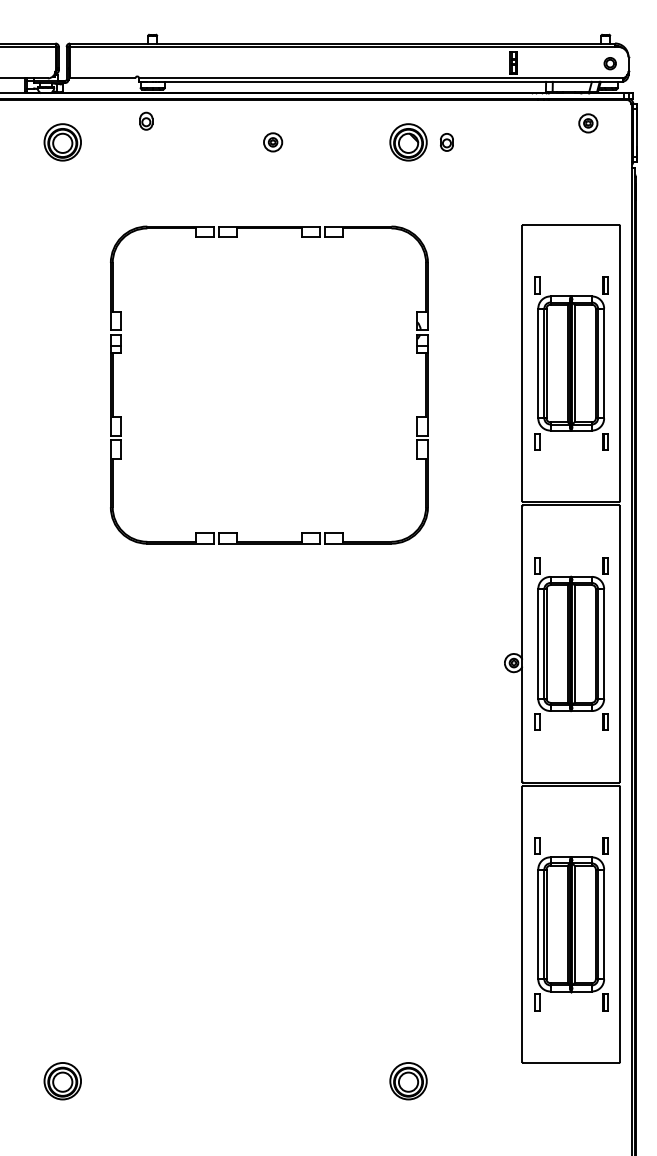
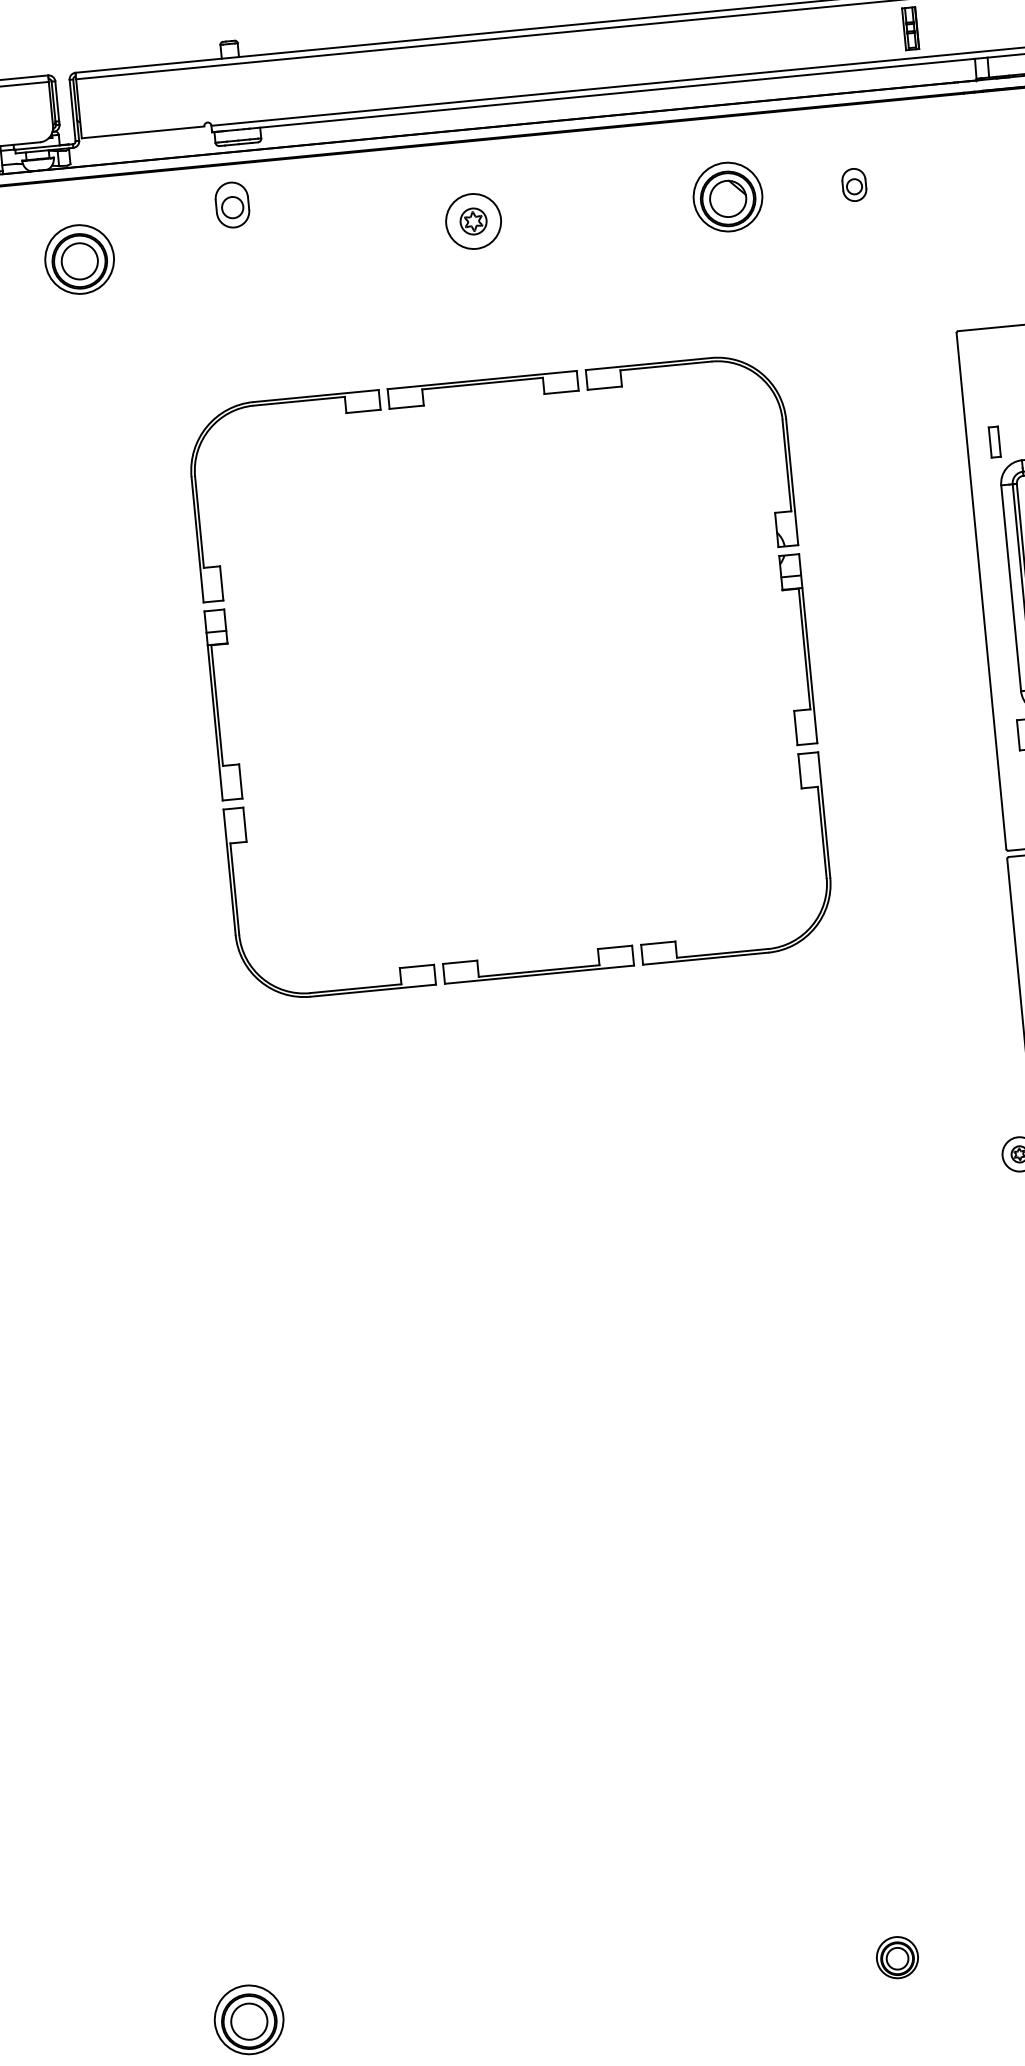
part: (146, 120) -> (232, 203), size x1.4
part: (273, 142) -> (474, 221), size x1.6
part: (446, 142) -> (853, 185), moved
part: (408, 1081) -> (897, 1957), size x0.6

